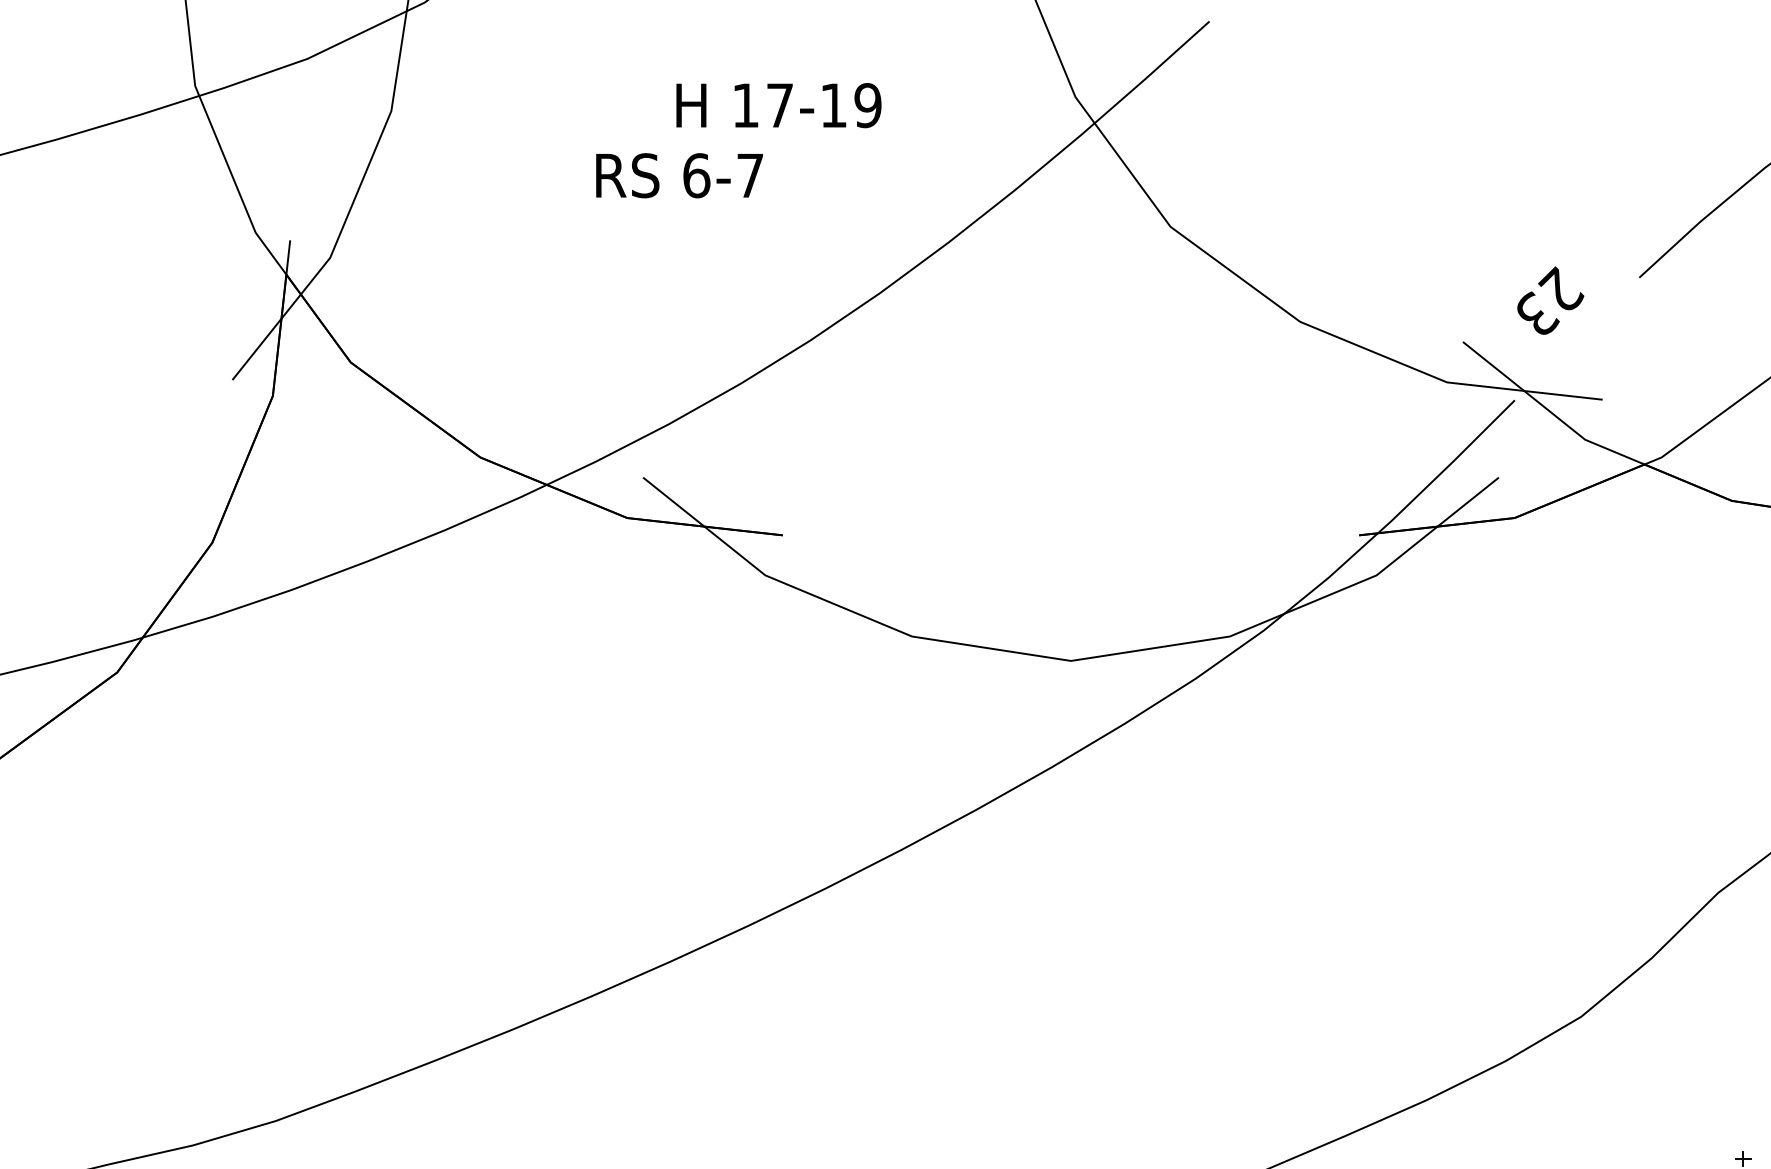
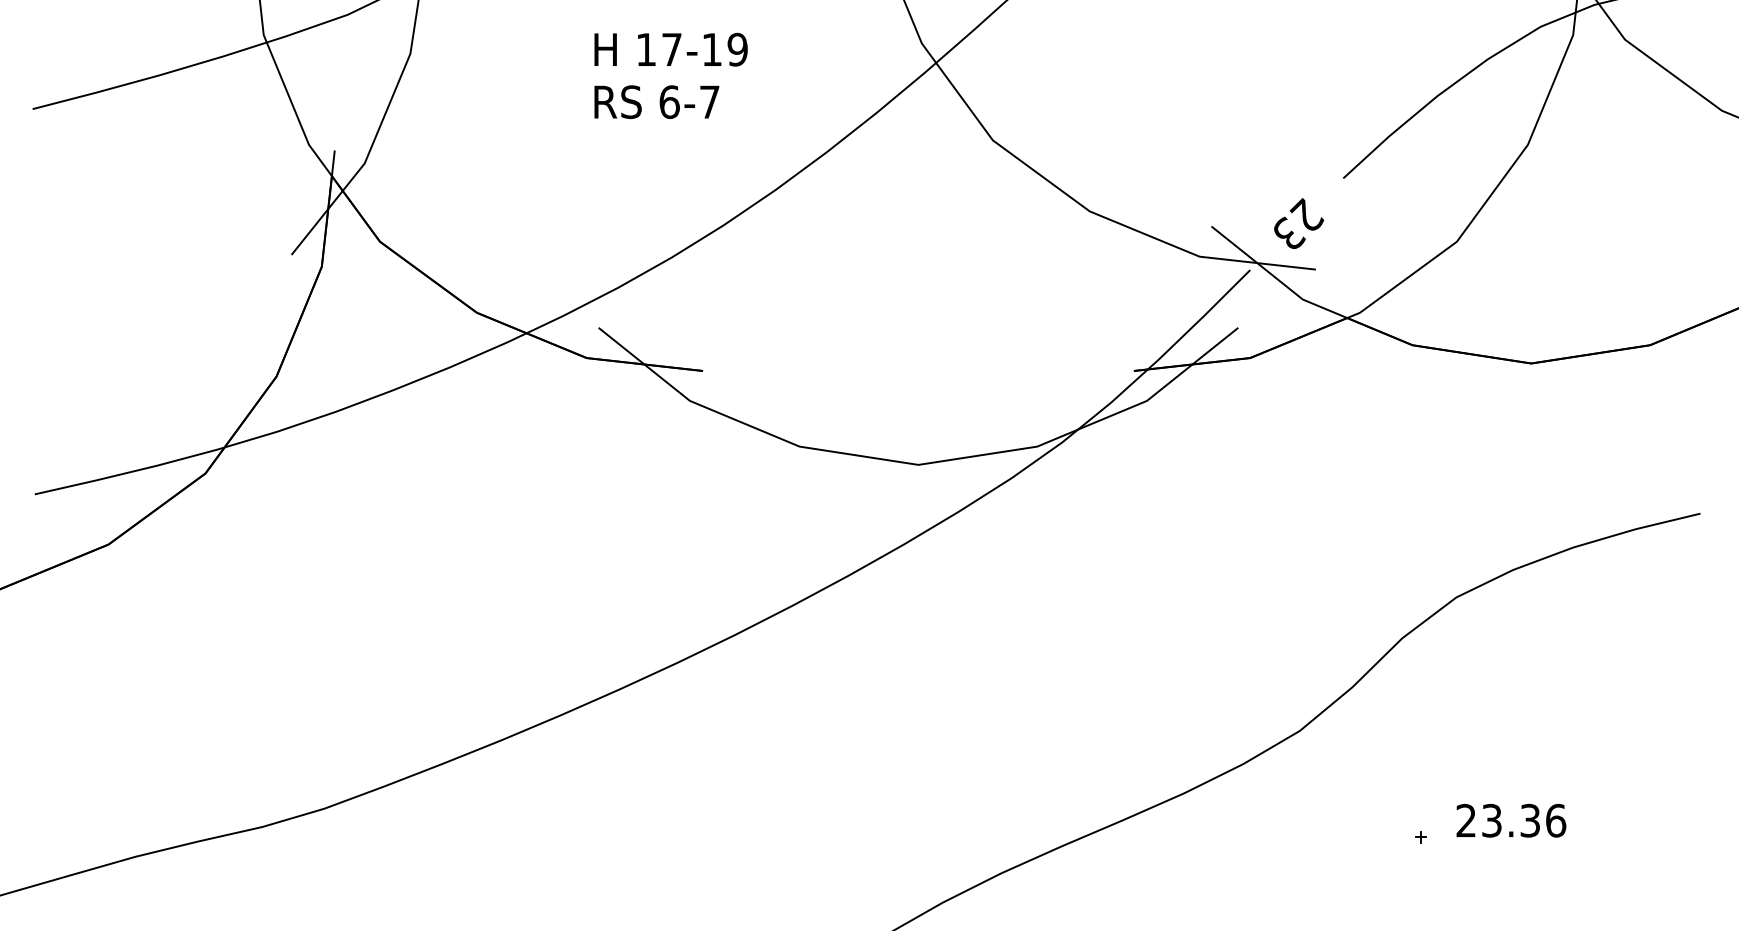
text: (778, 105) -> (670, 49), moved
text: (679, 174) -> (656, 101), moved
text: (1551, 300) -> (1299, 223), moved

